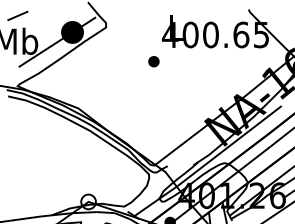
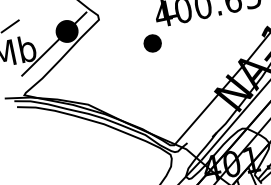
part: (153, 61) -> (152, 43), size x1.6

